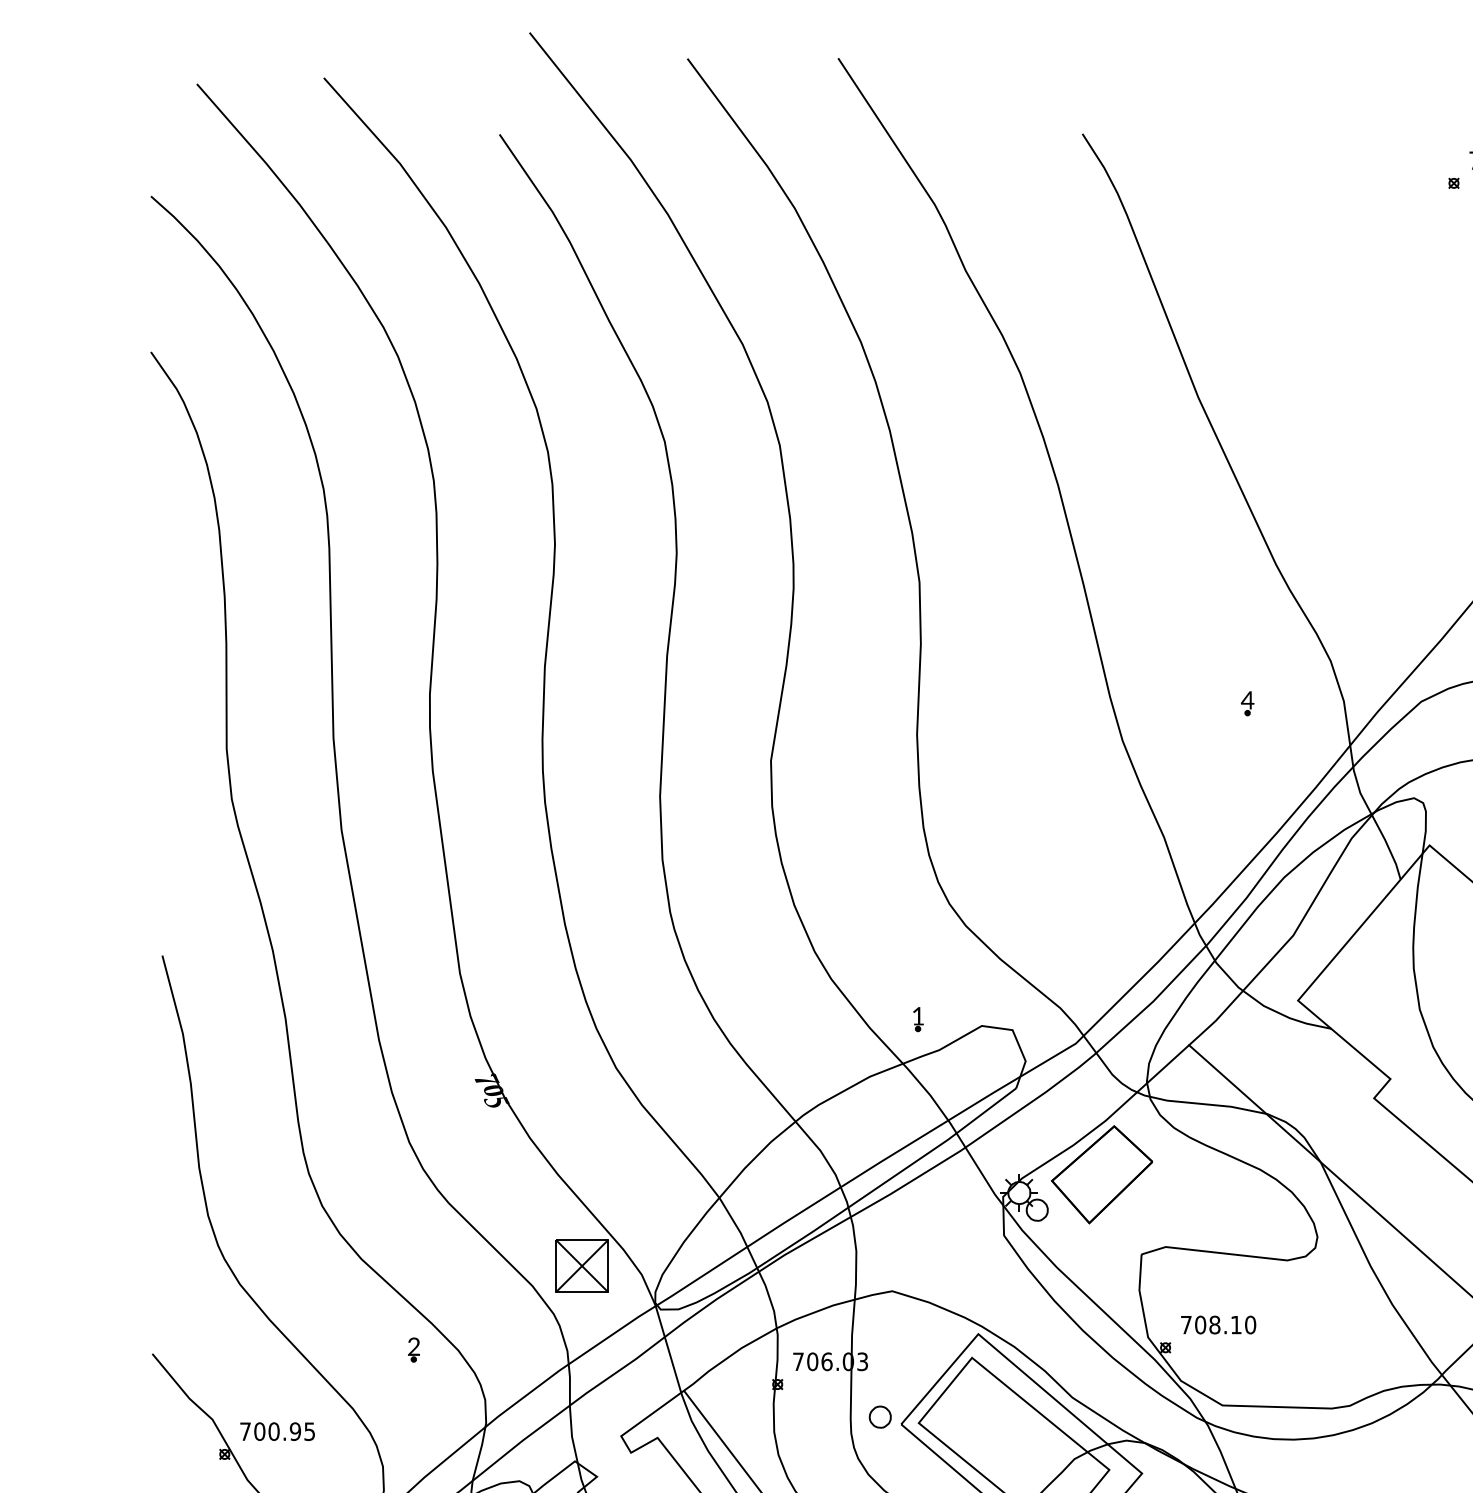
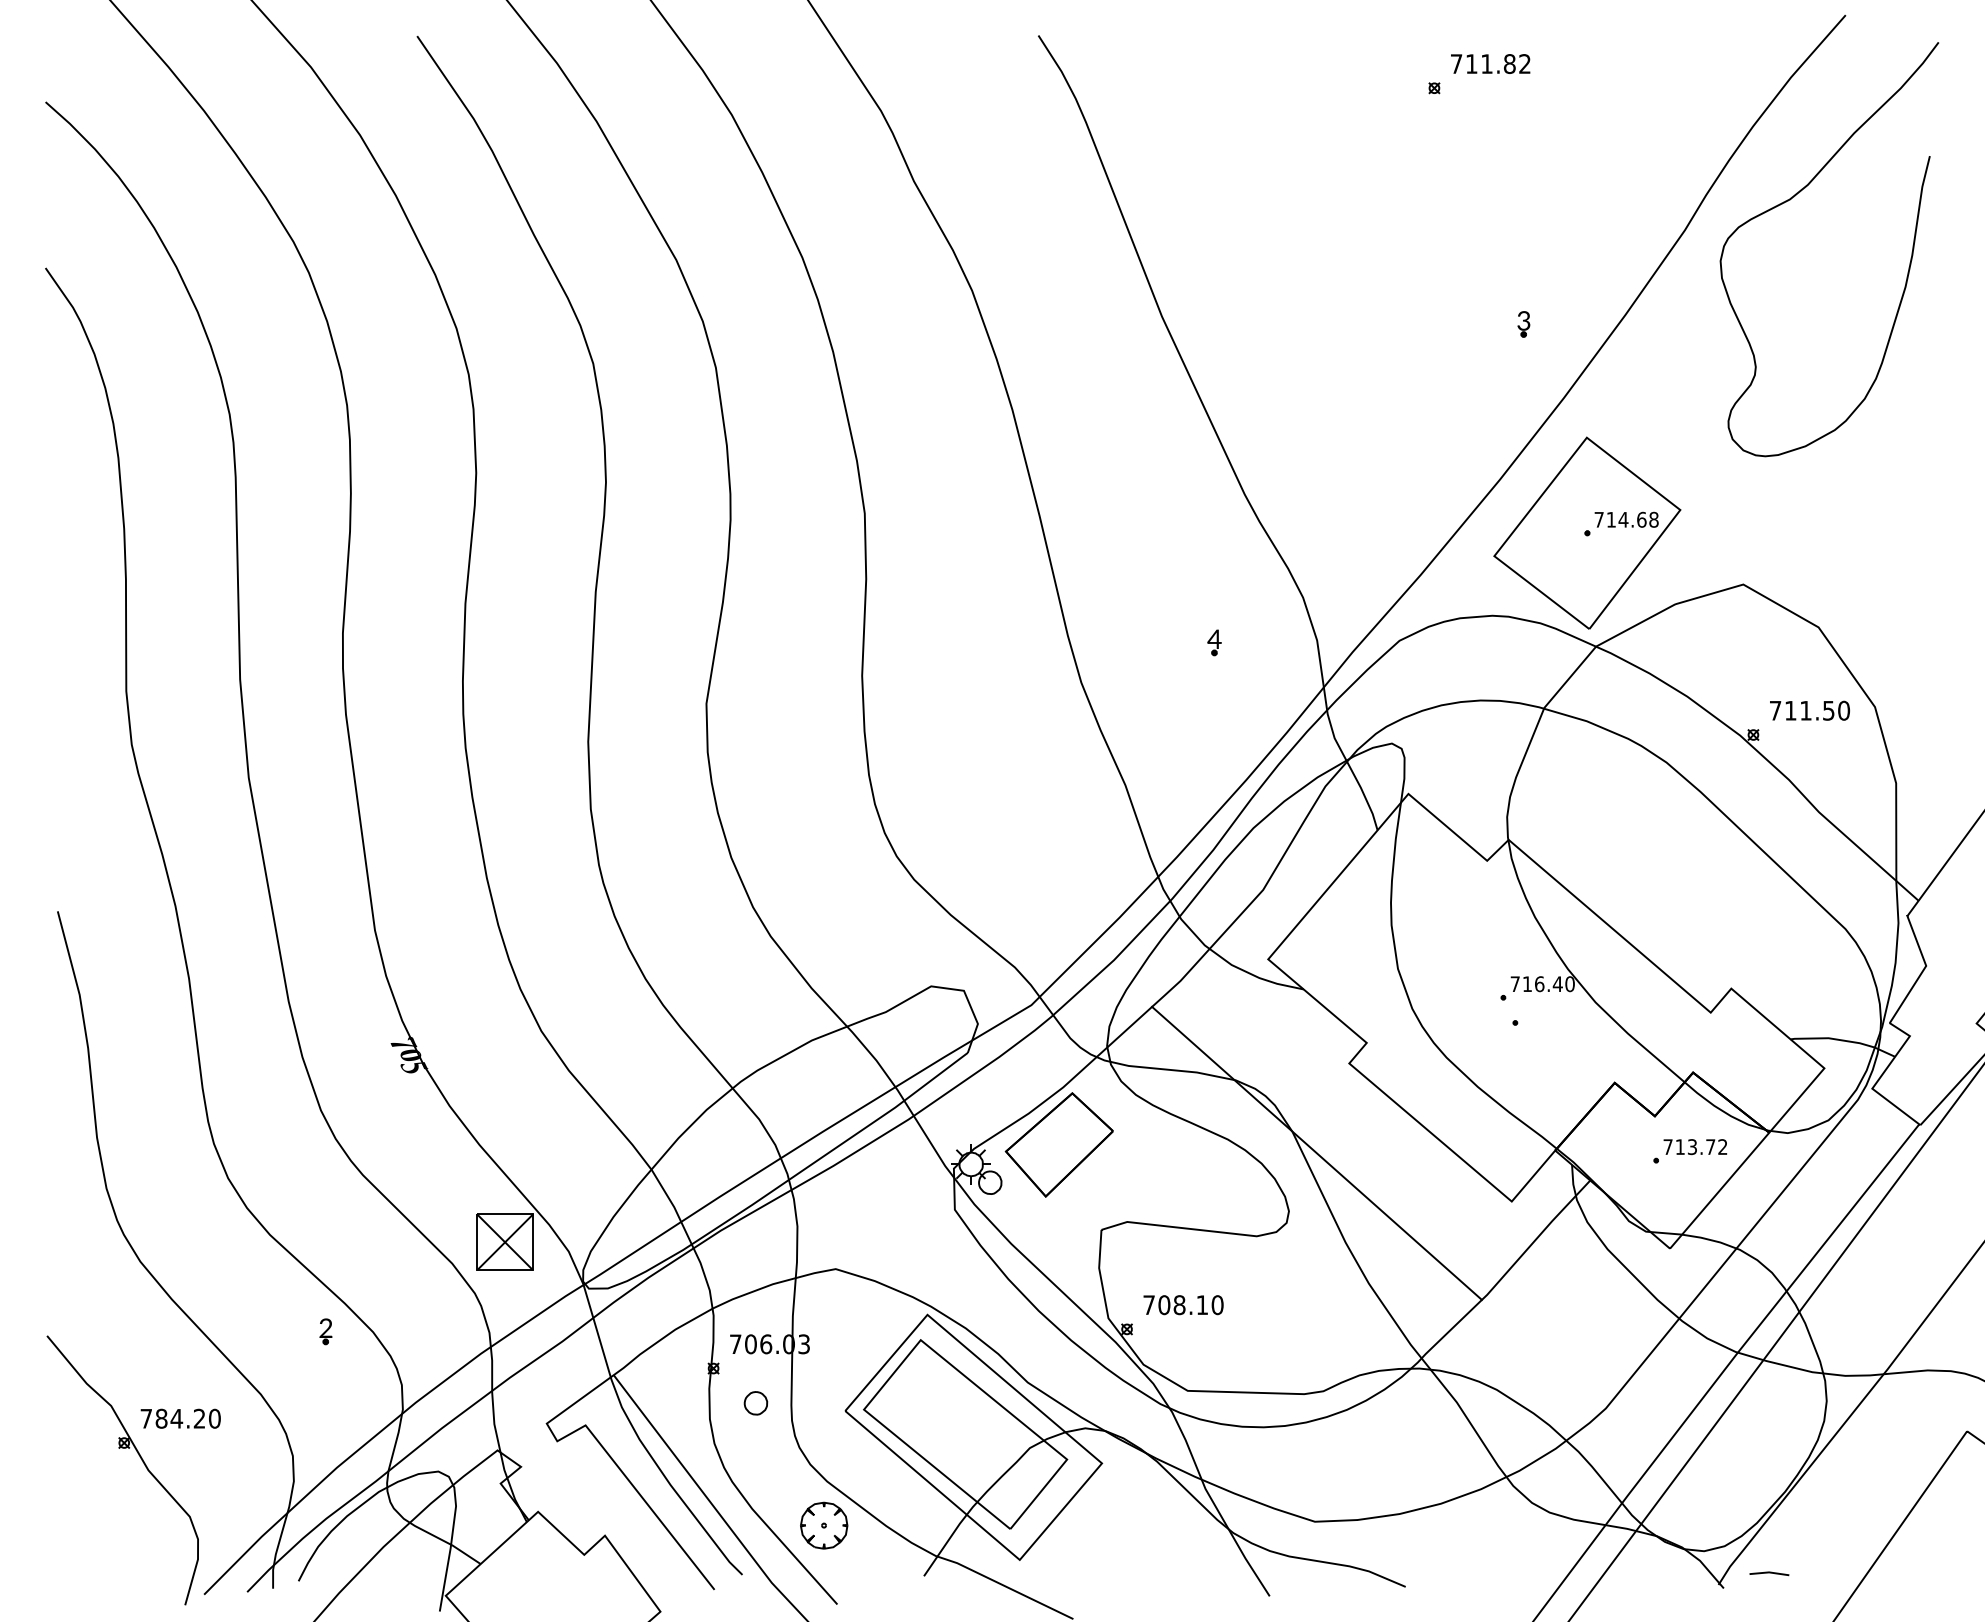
part: (918, 1019) -> (863, 979), removed
part: (879, 1417) -> (755, 1403), moved
text: (284, 1431) -> (187, 1418), 700.95 -> 784.20

